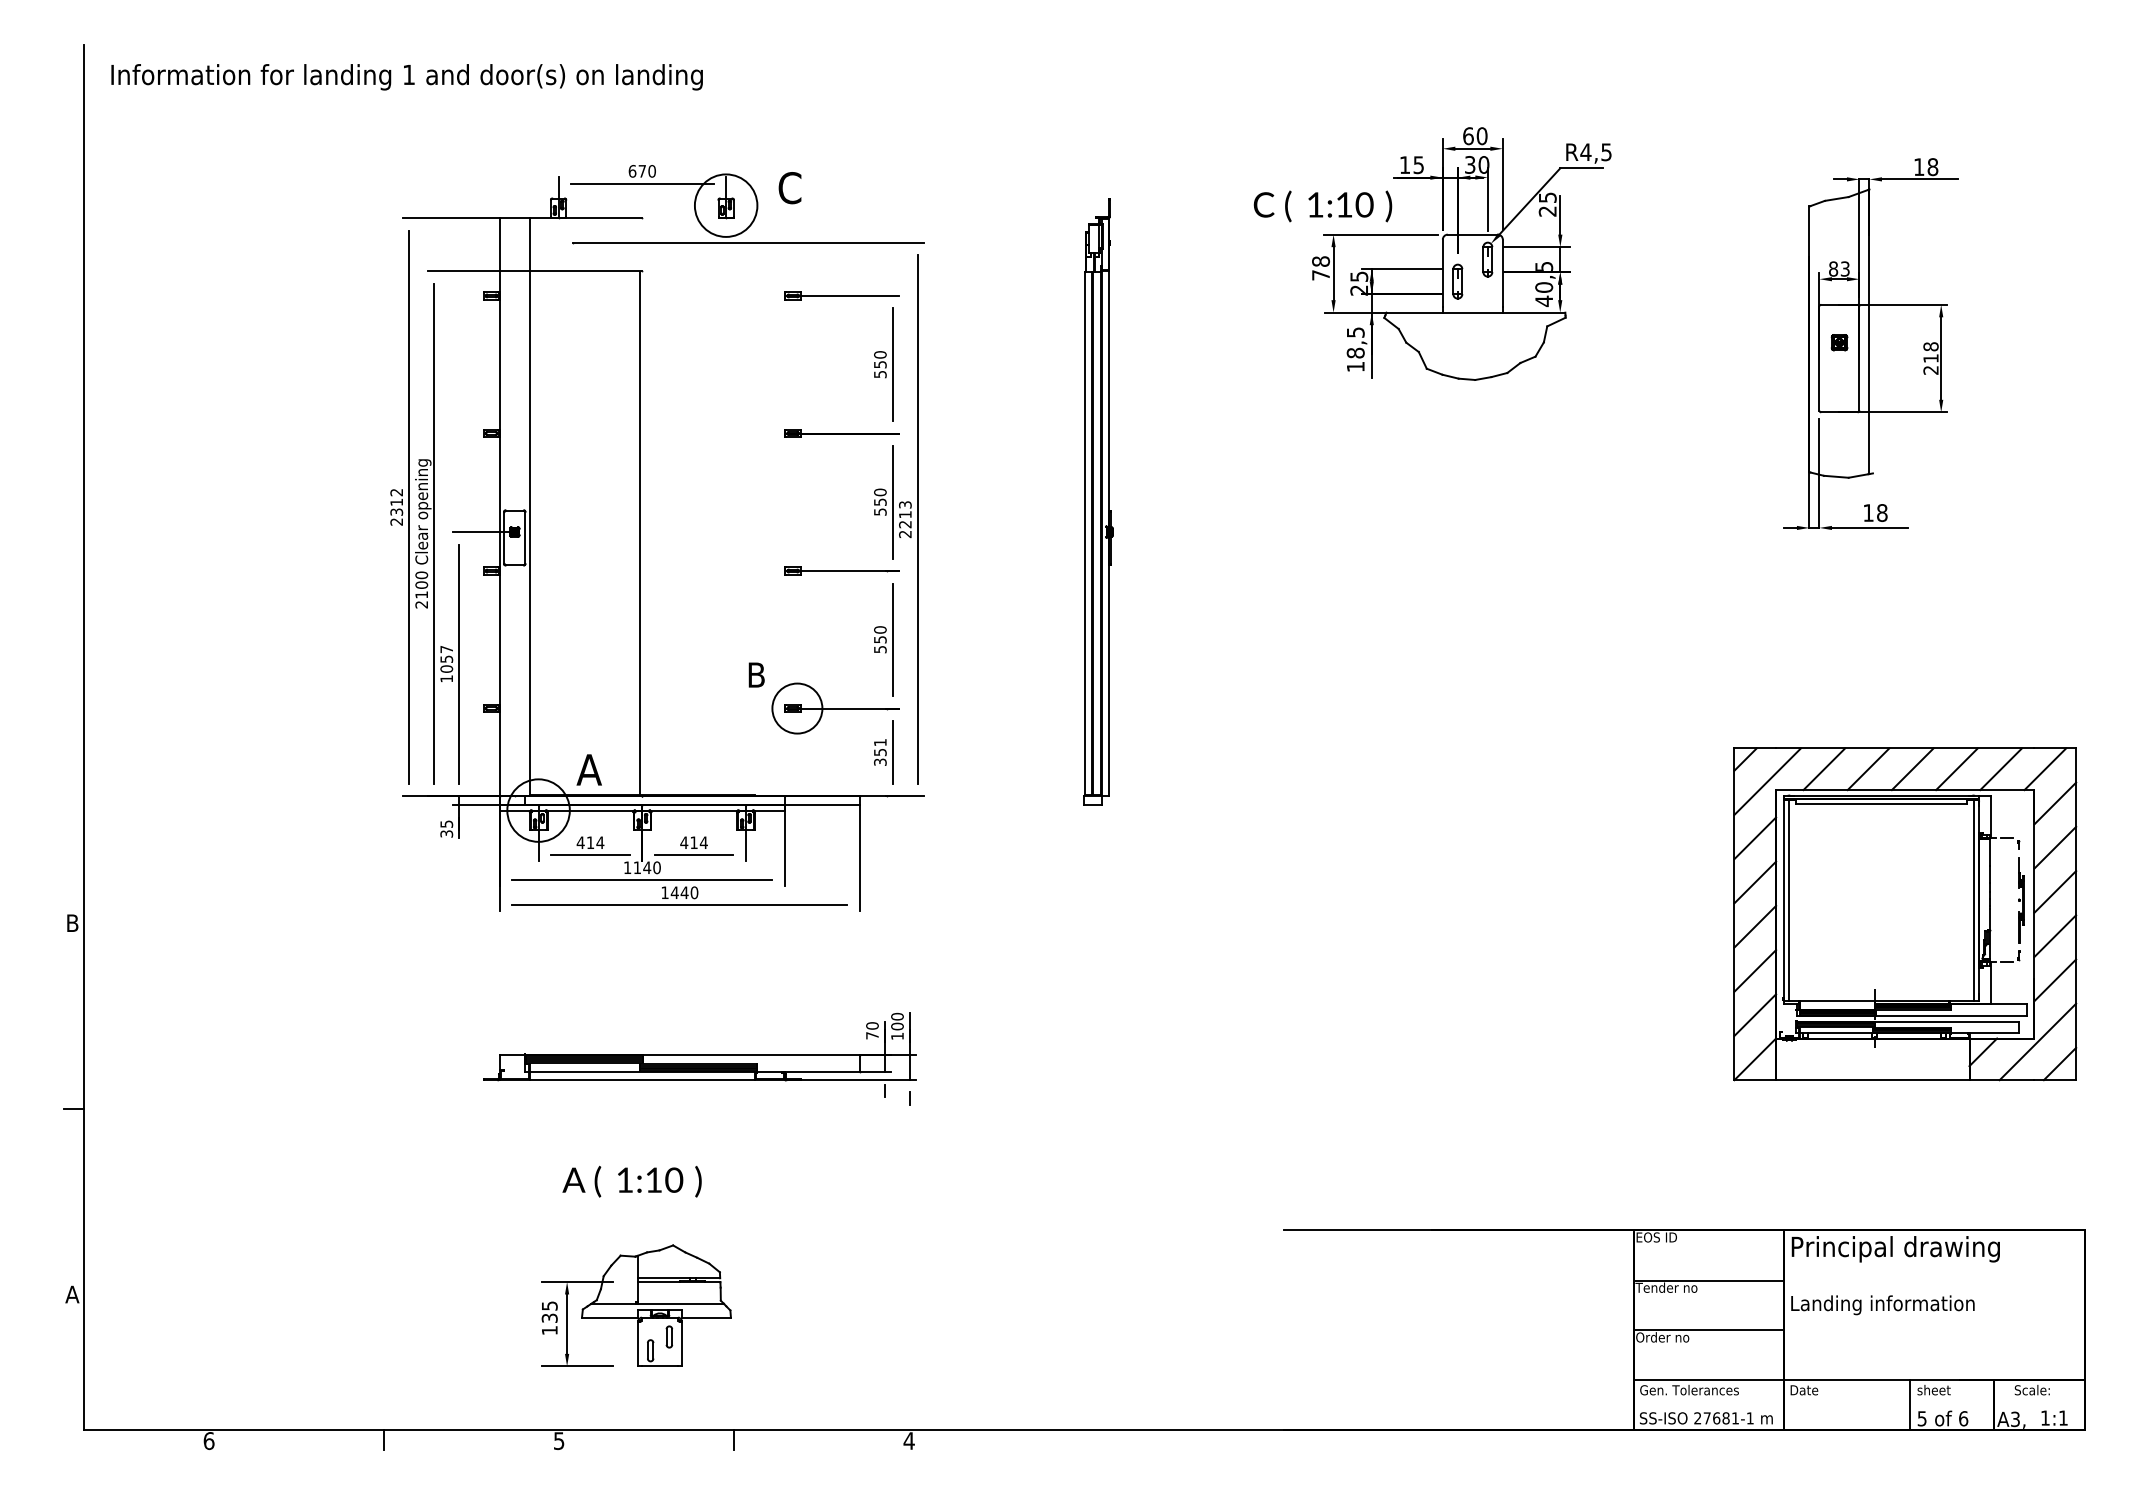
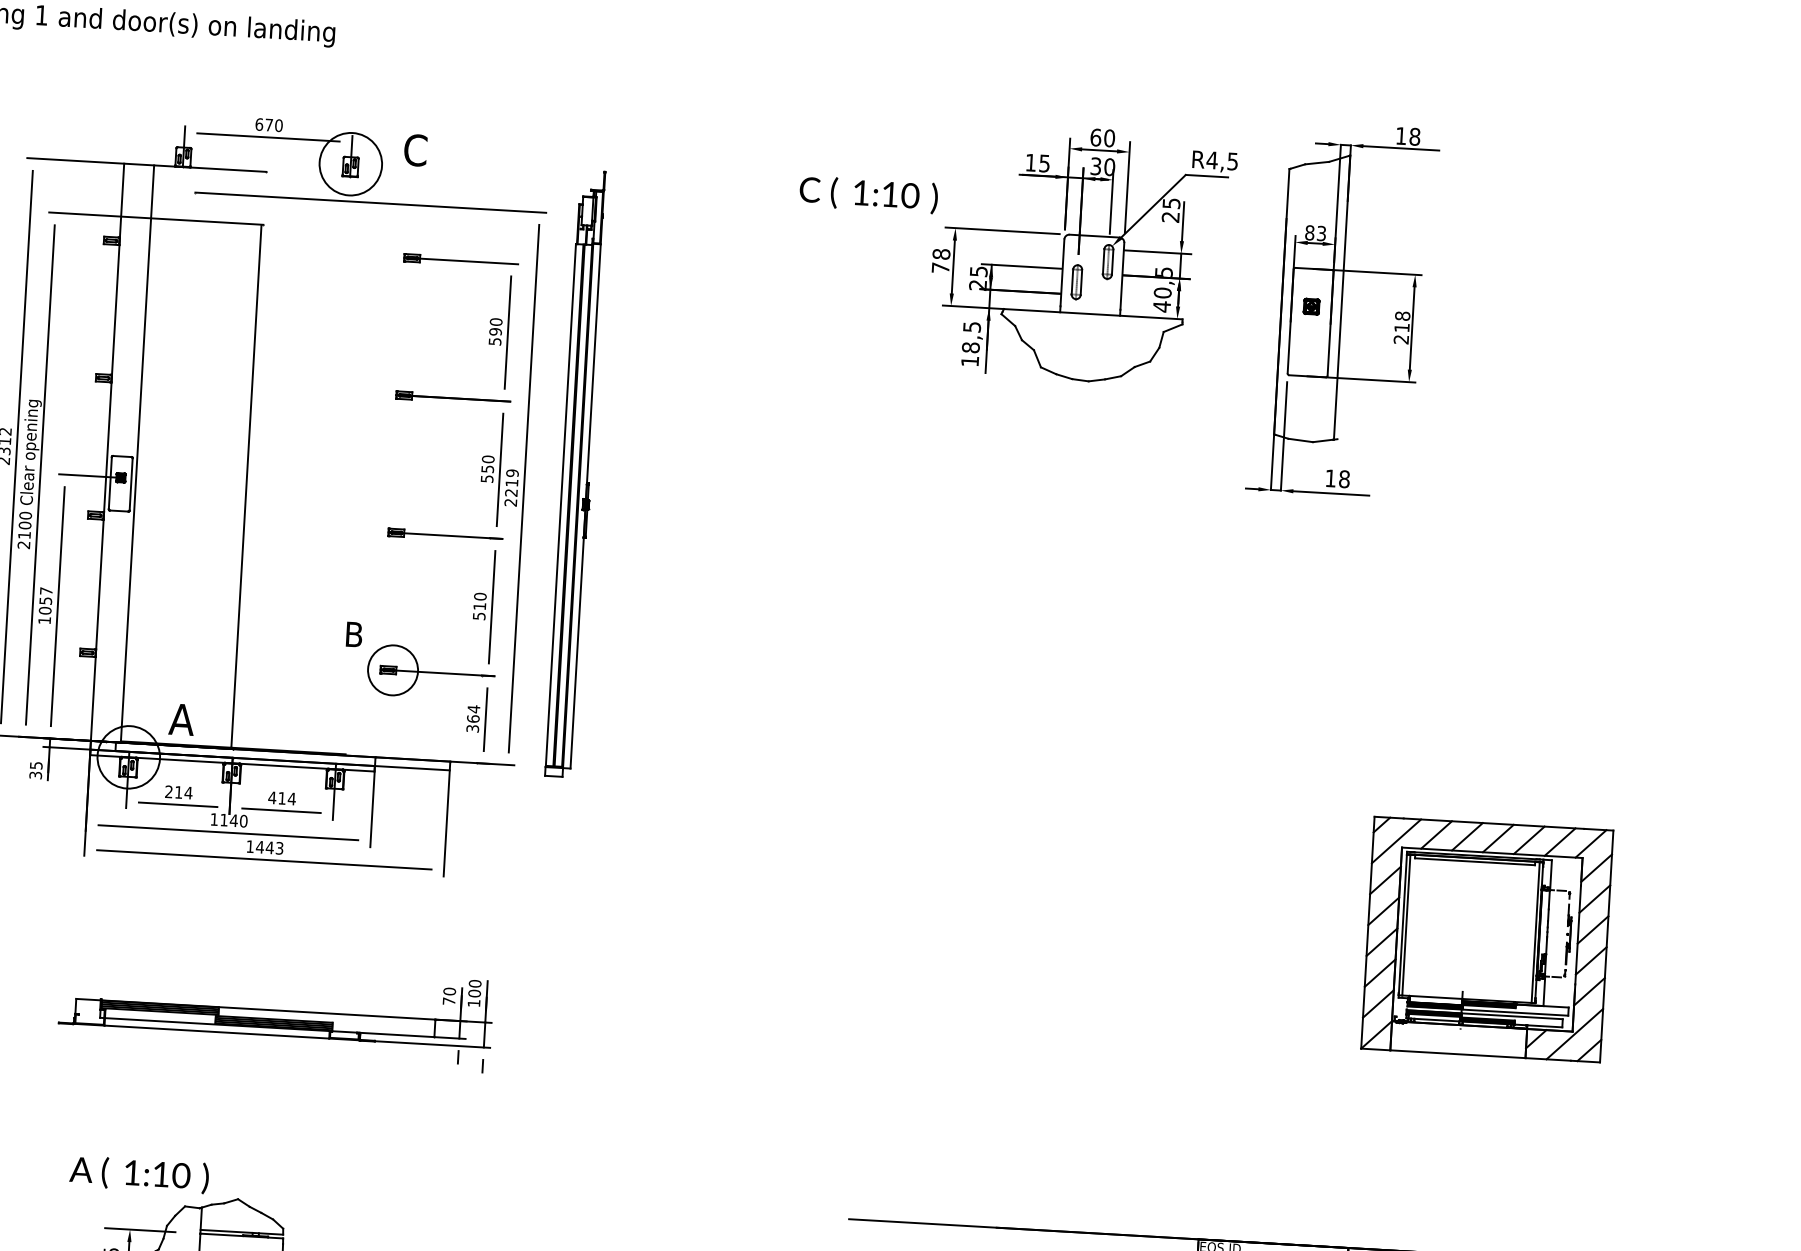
text: (1322, 206) -> (868, 194), moved
part: (1870, 343) -> (1342, 309), moved
text: (880, 364) -> (495, 331), 550 -> 590
part: (1098, 501) -> (576, 473), moved
text: (905, 504) -> (512, 472), 2213 -> 2219
text: (880, 639) -> (479, 606), 550 -> 510
text: (880, 747) -> (473, 714), 351 -> 364
text: (580, 842) -> (168, 791), 414 -> 214
text: (694, 892) -> (279, 848), 1440 -> 1443
part: (1905, 914) -> (1487, 939), size x0.7
text: (631, 1181) -> (138, 1174), moved

